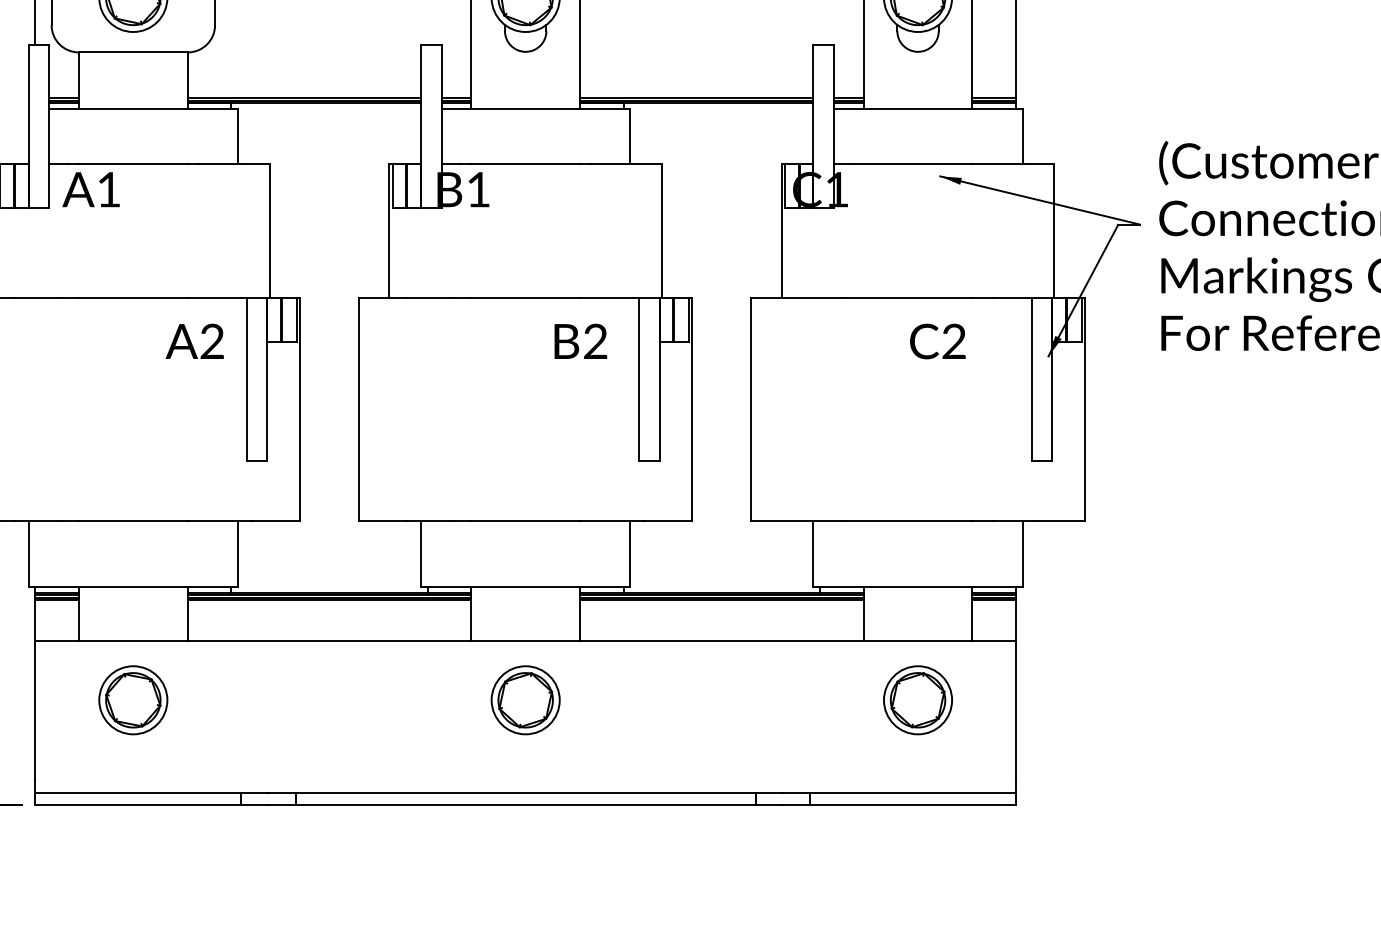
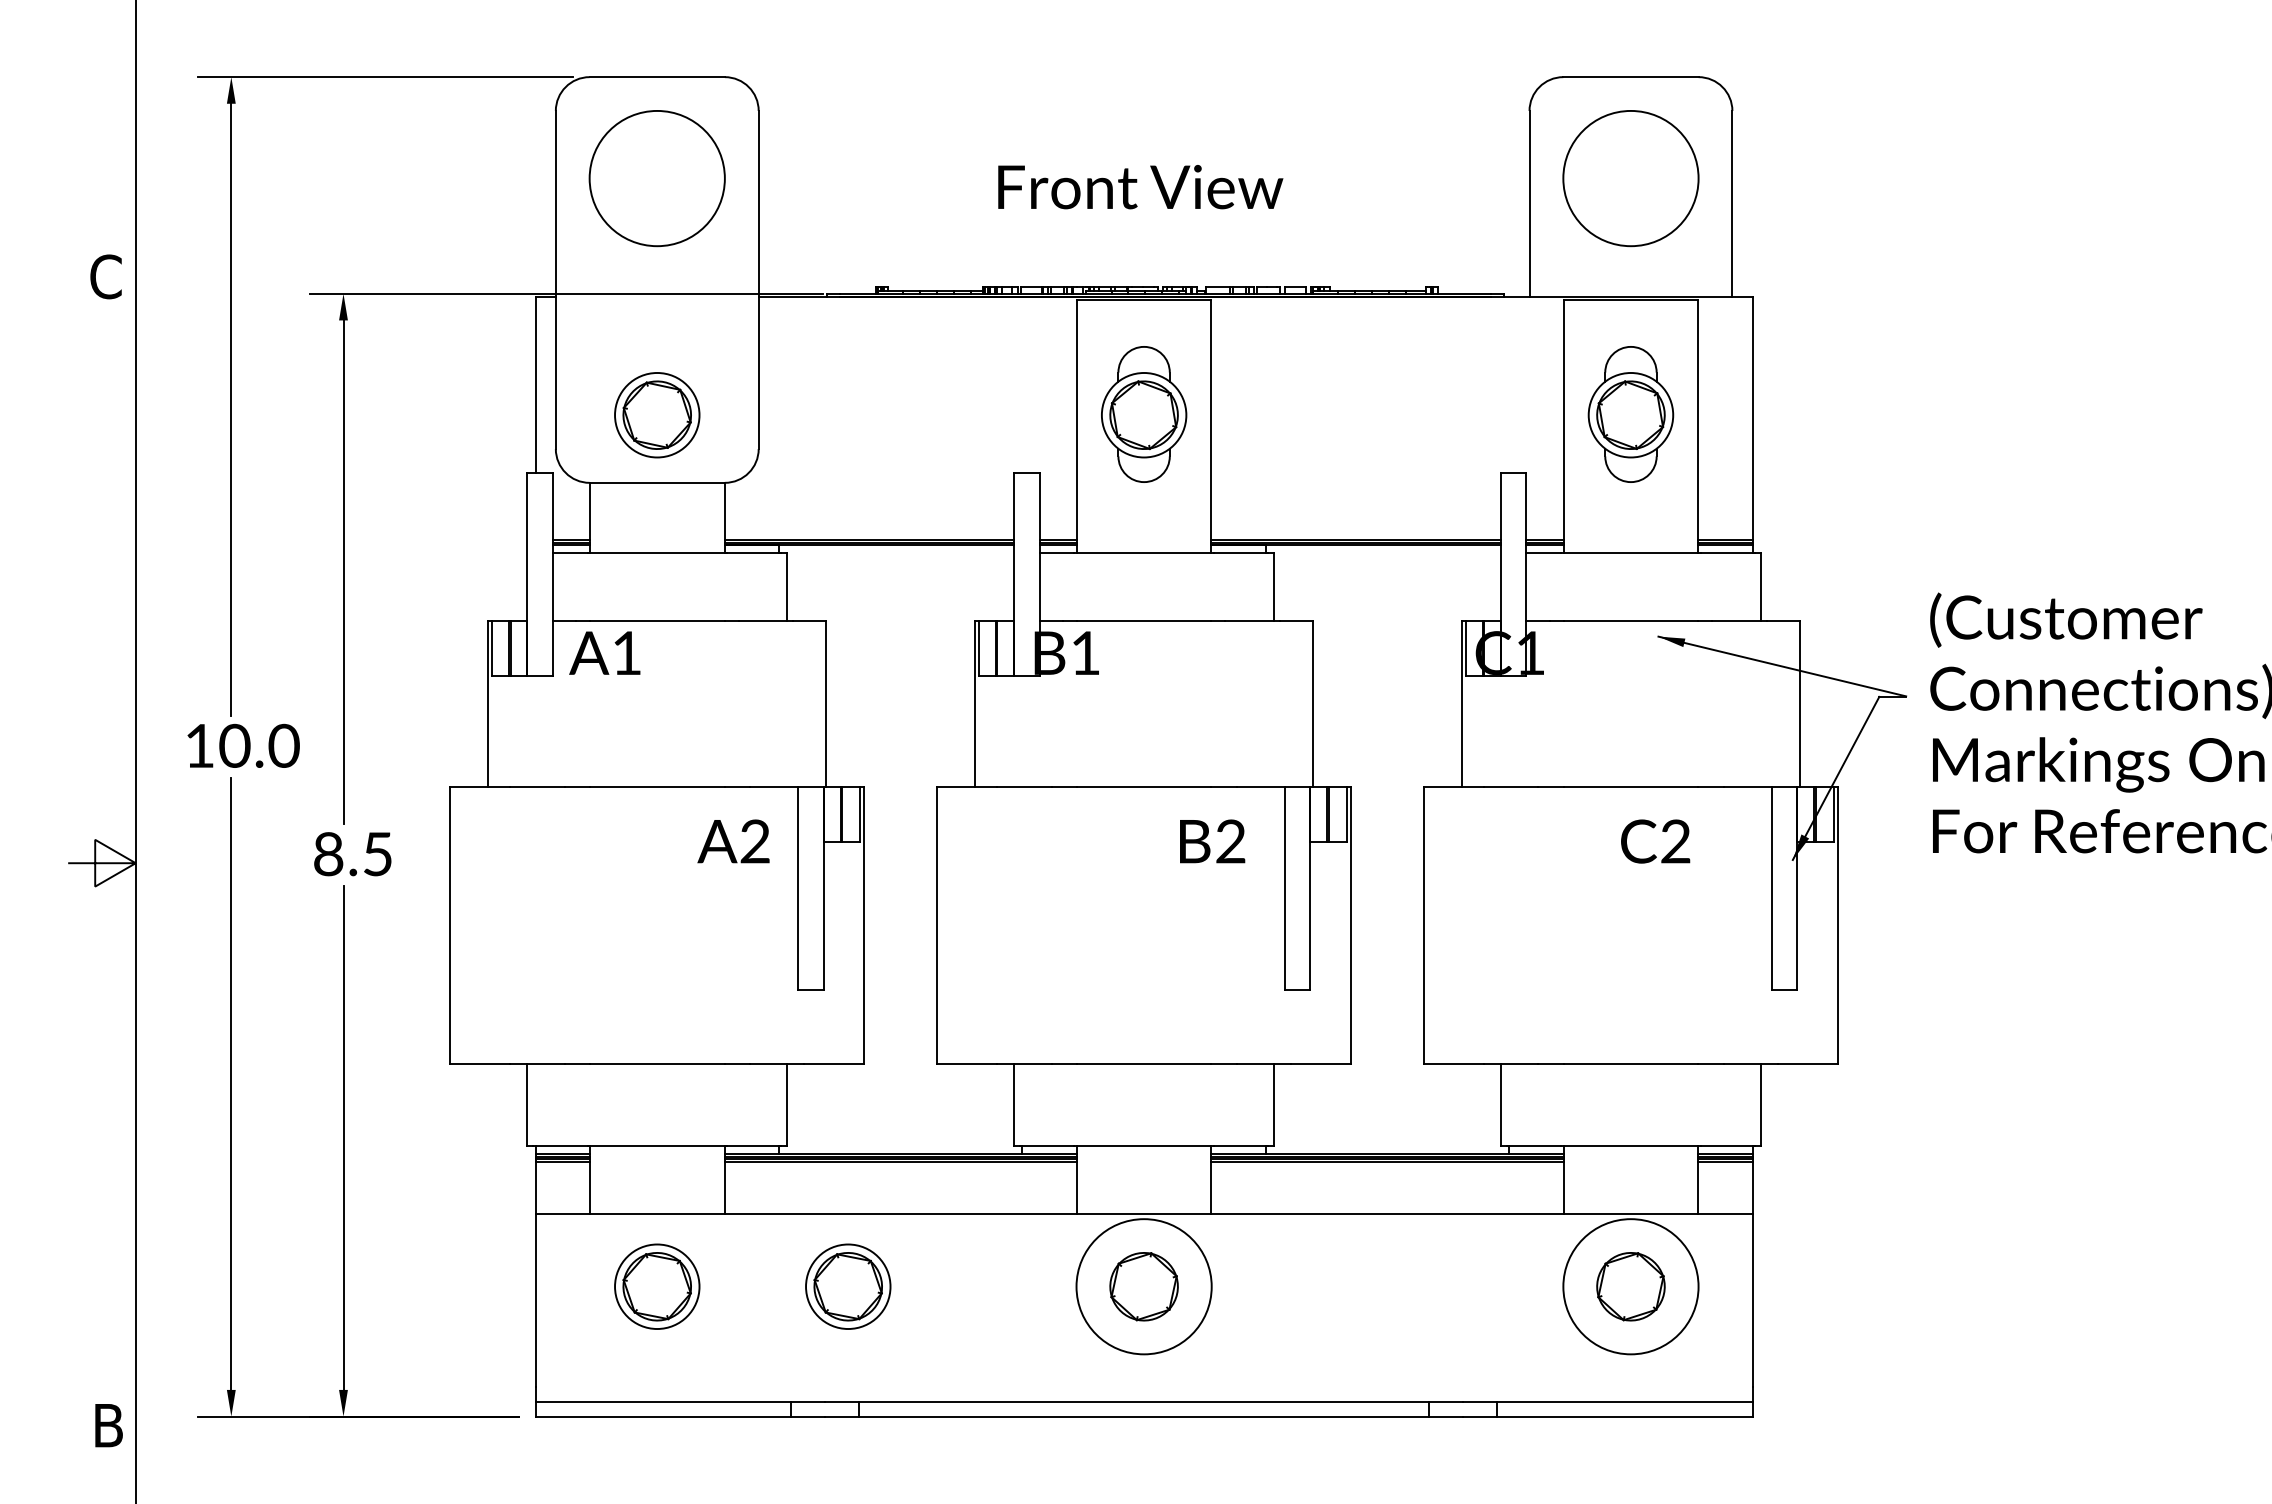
part: (287, 700) -> (848, 1286), added
circle: (525, 700) -> (1143, 1286), size x1.6
circle: (917, 700) -> (1630, 1286), size x1.6

